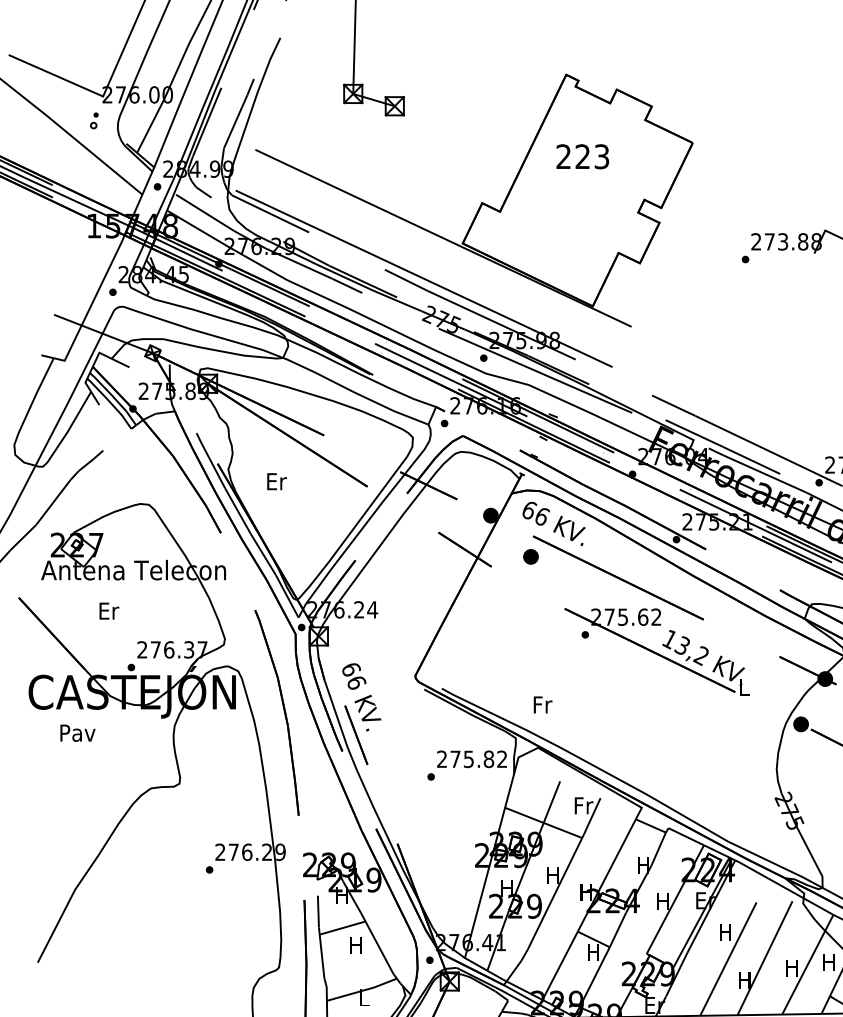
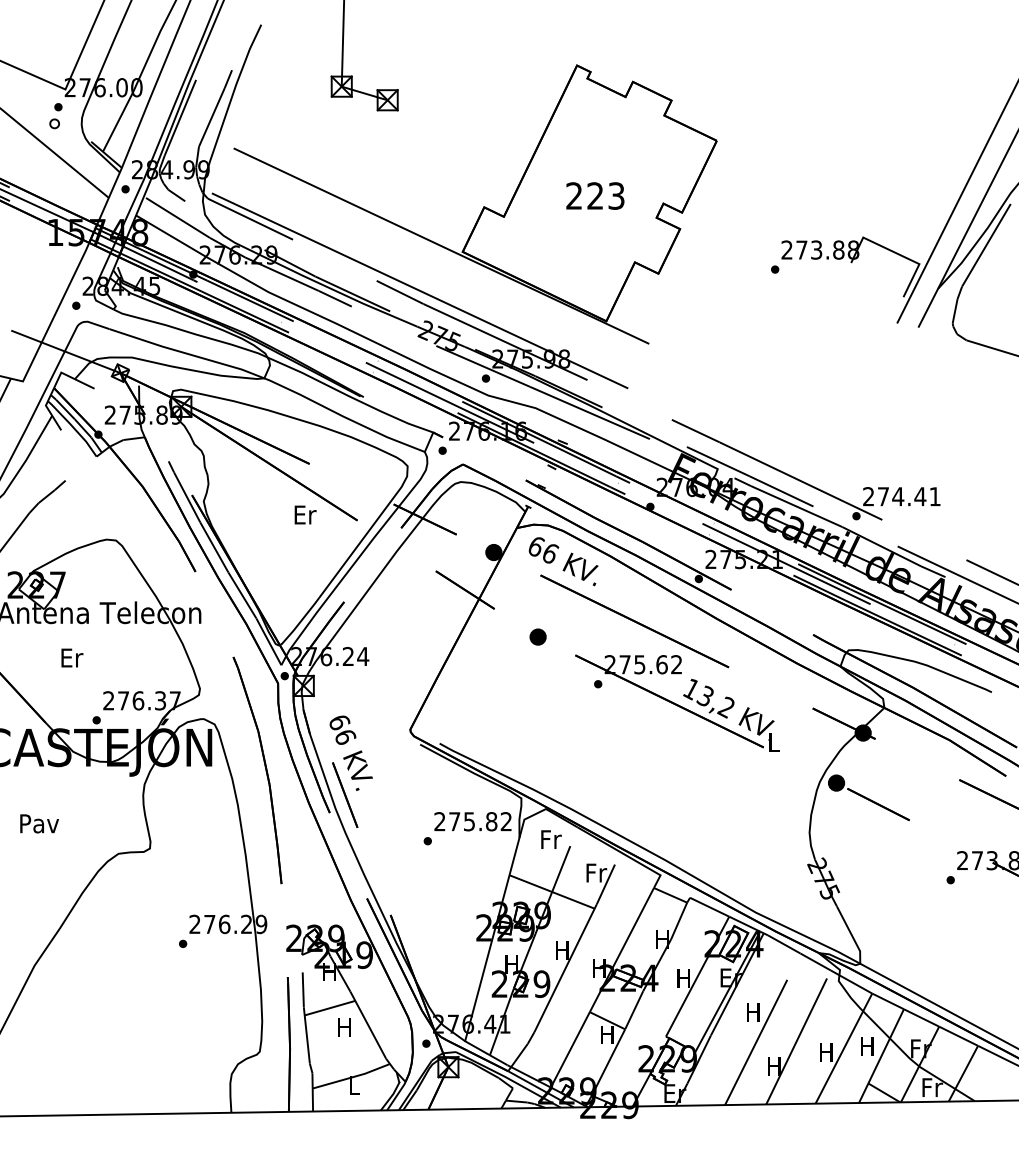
part: (94, 120) -> (55, 116), size x1.43
text: (582, 156) -> (595, 195), moved
text: (276, 481) -> (305, 514), moved
part: (530, 556) -> (537, 636), moved
text: (543, 704) -> (551, 839), moved
text: (77, 732) -> (39, 823), moved

